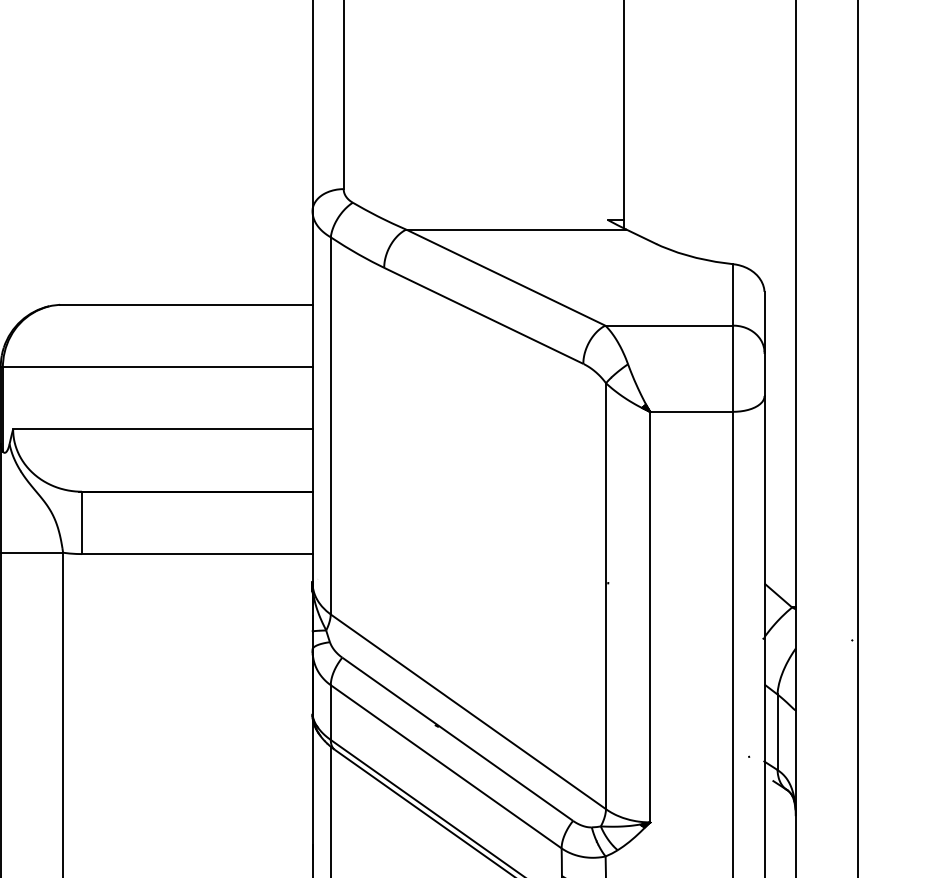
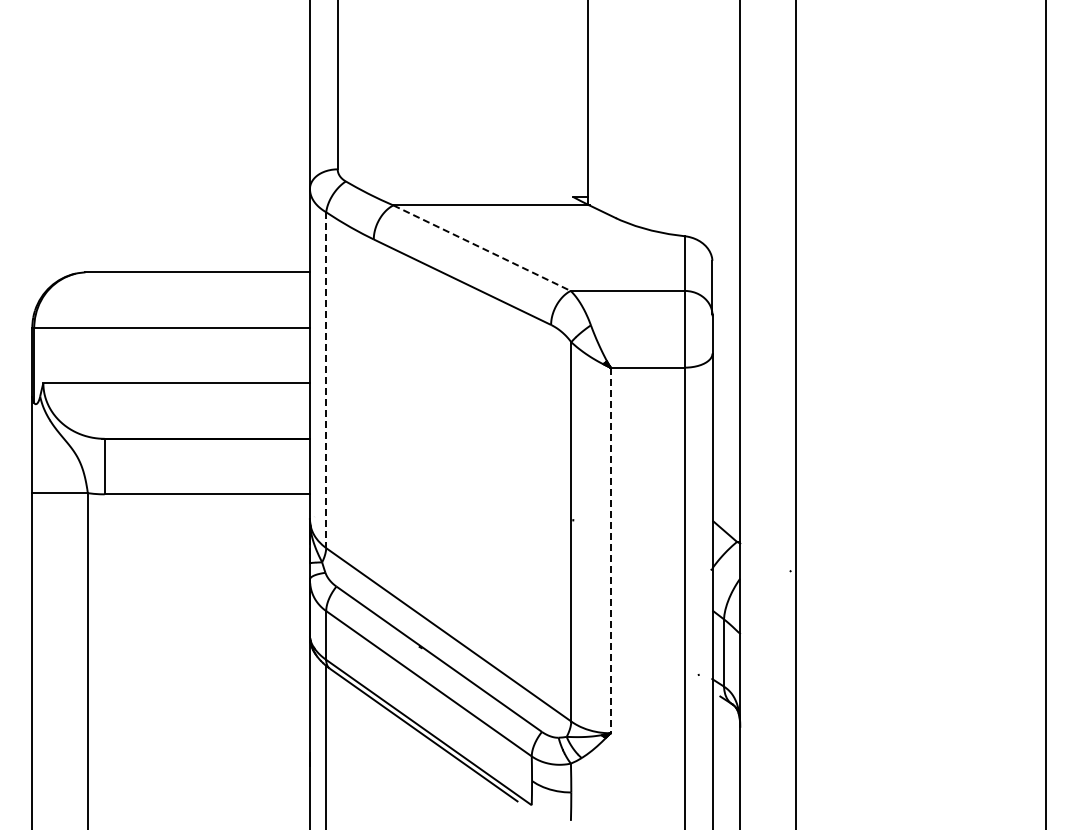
line: (506, 277) -> (482, 248), solid -> dashed
line: (331, 426) -> (326, 380), solid -> dashed
line: (650, 617) -> (610, 550), solid -> dashed

